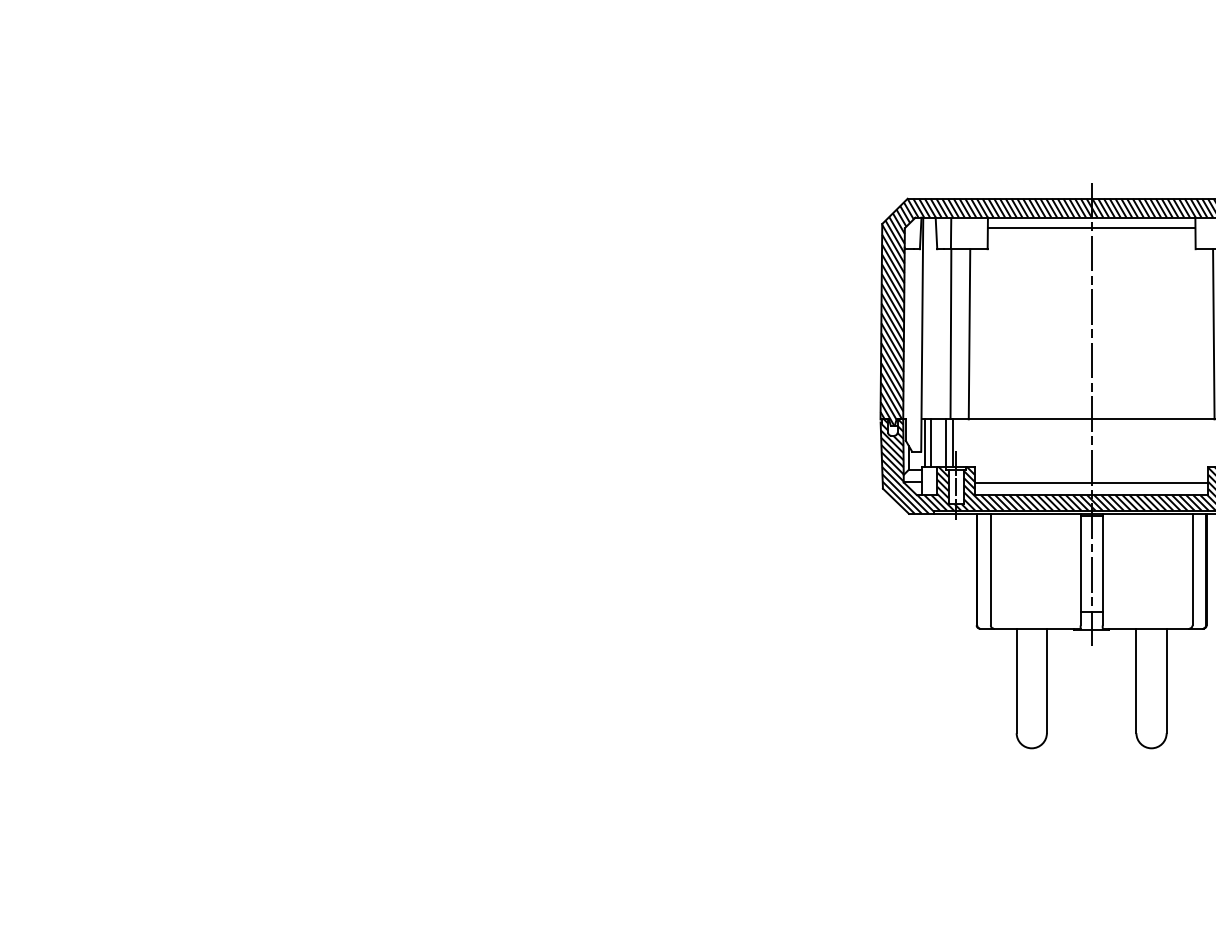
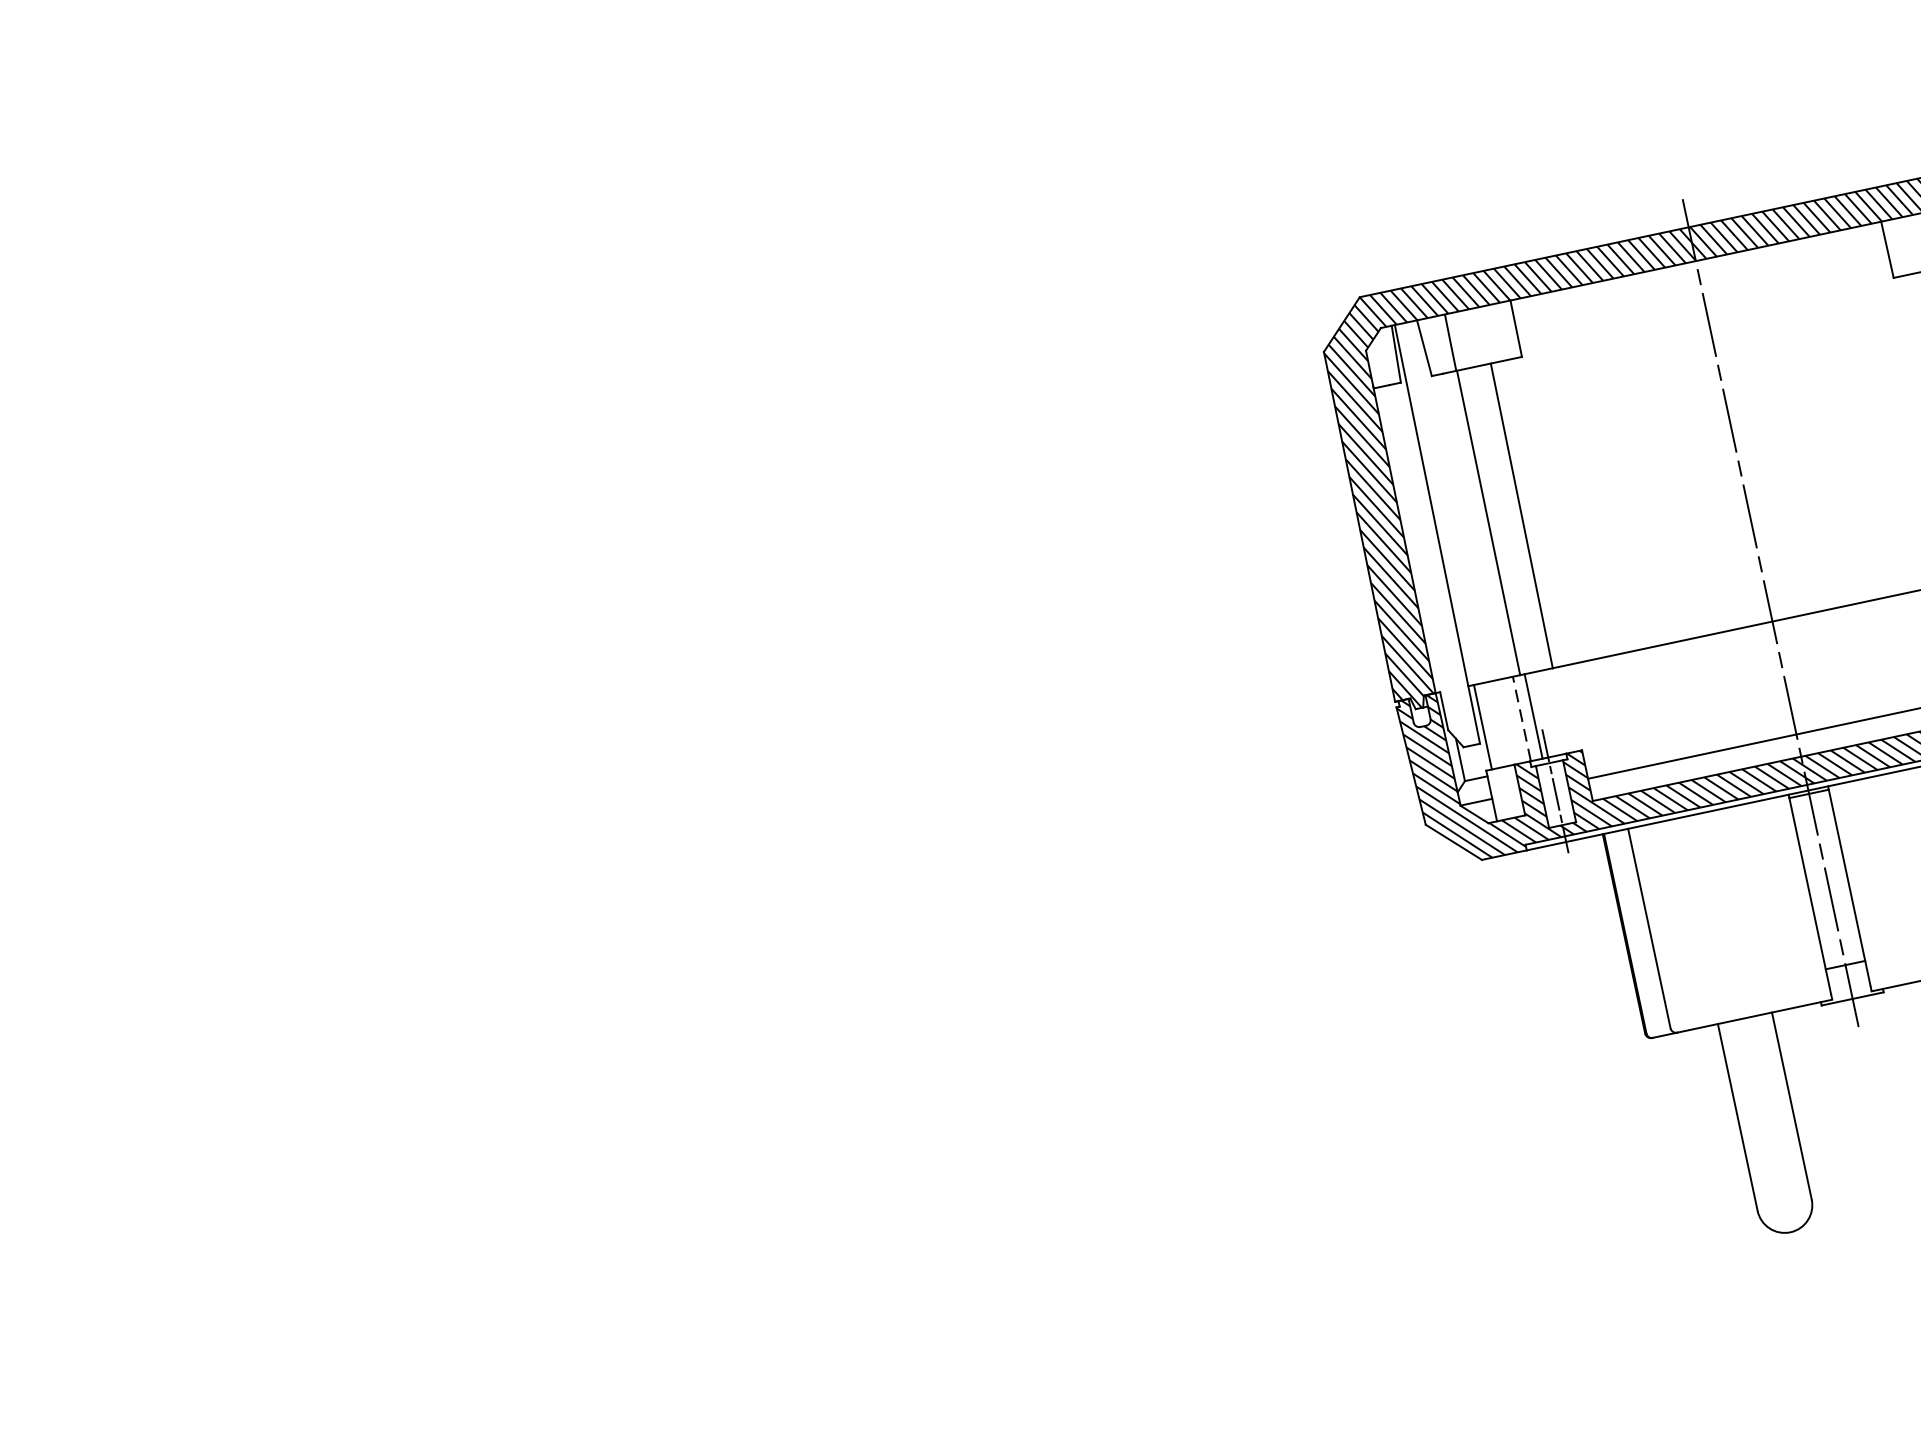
line: (1091, 228) -> (1699, 280), removed
line: (930, 442) -> (1493, 724), removed
line: (946, 442) -> (1521, 718), solid -> dashed

